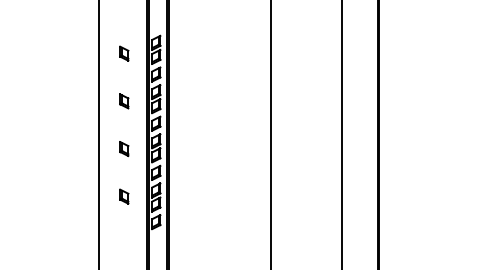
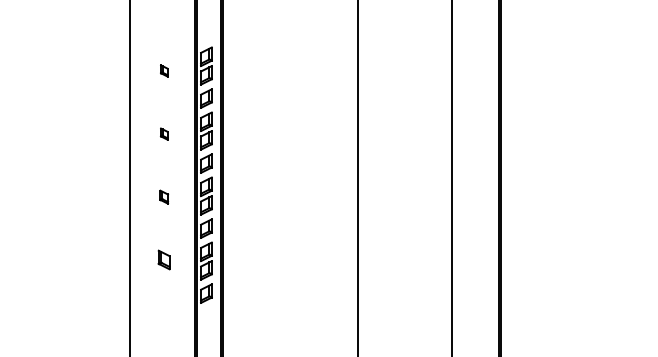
part: (124, 53) -> (164, 70), size x0.6
part: (124, 101) -> (164, 134), size x0.6
part: (124, 149) -> (164, 197), size x0.7

